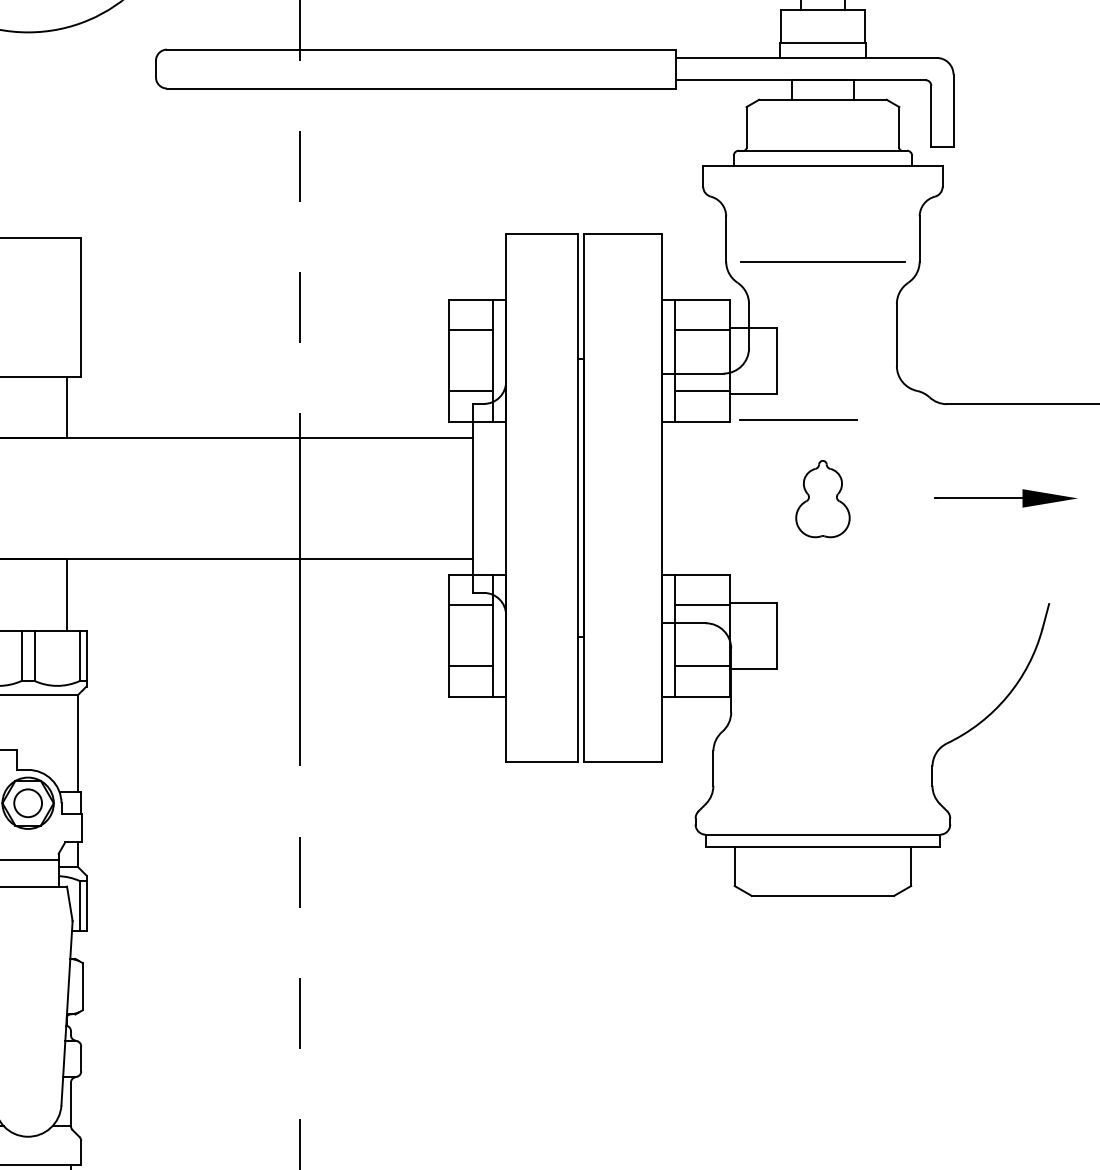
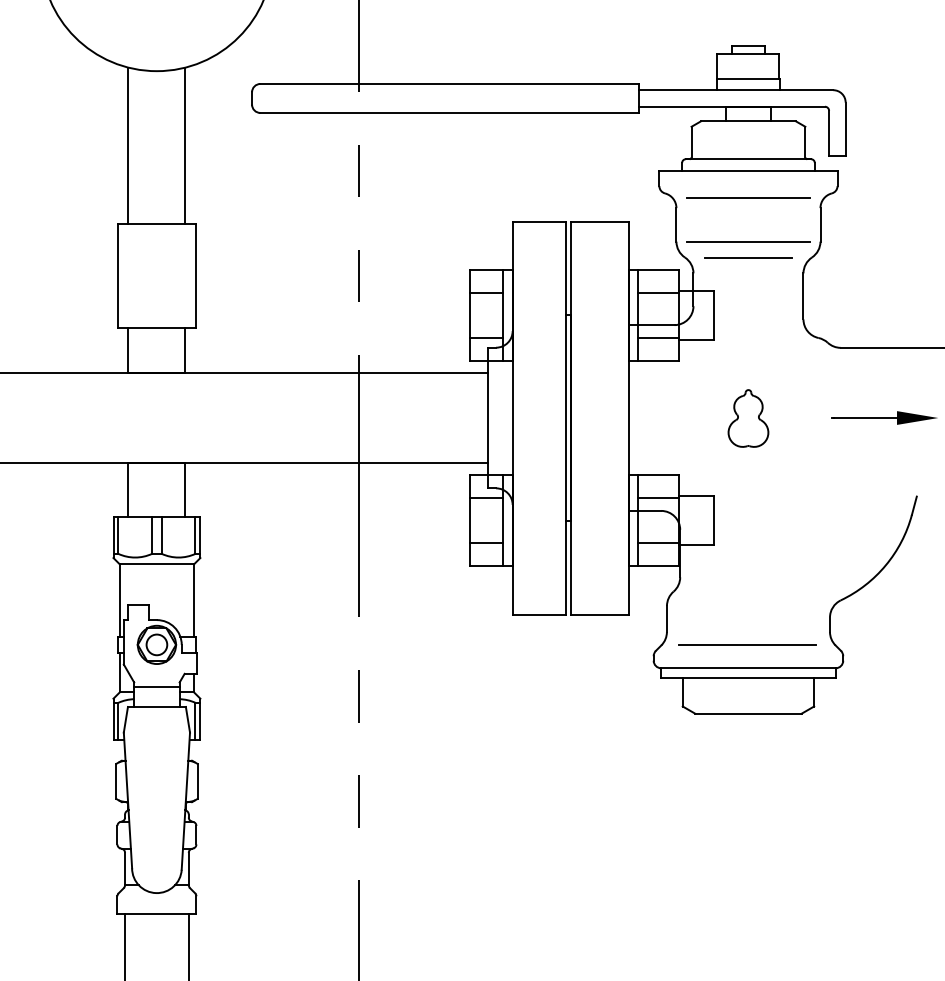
line: (66, 132) -> (185, 145), added
line: (822, 203) -> (748, 198), added
line: (798, 419) -> (748, 257), moved
line: (821, 802) -> (747, 644), added

